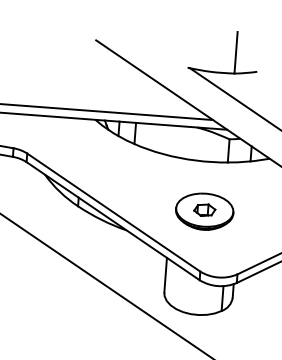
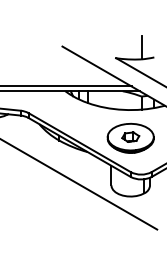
part: (204, 210) -> (130, 137), size x1.43

